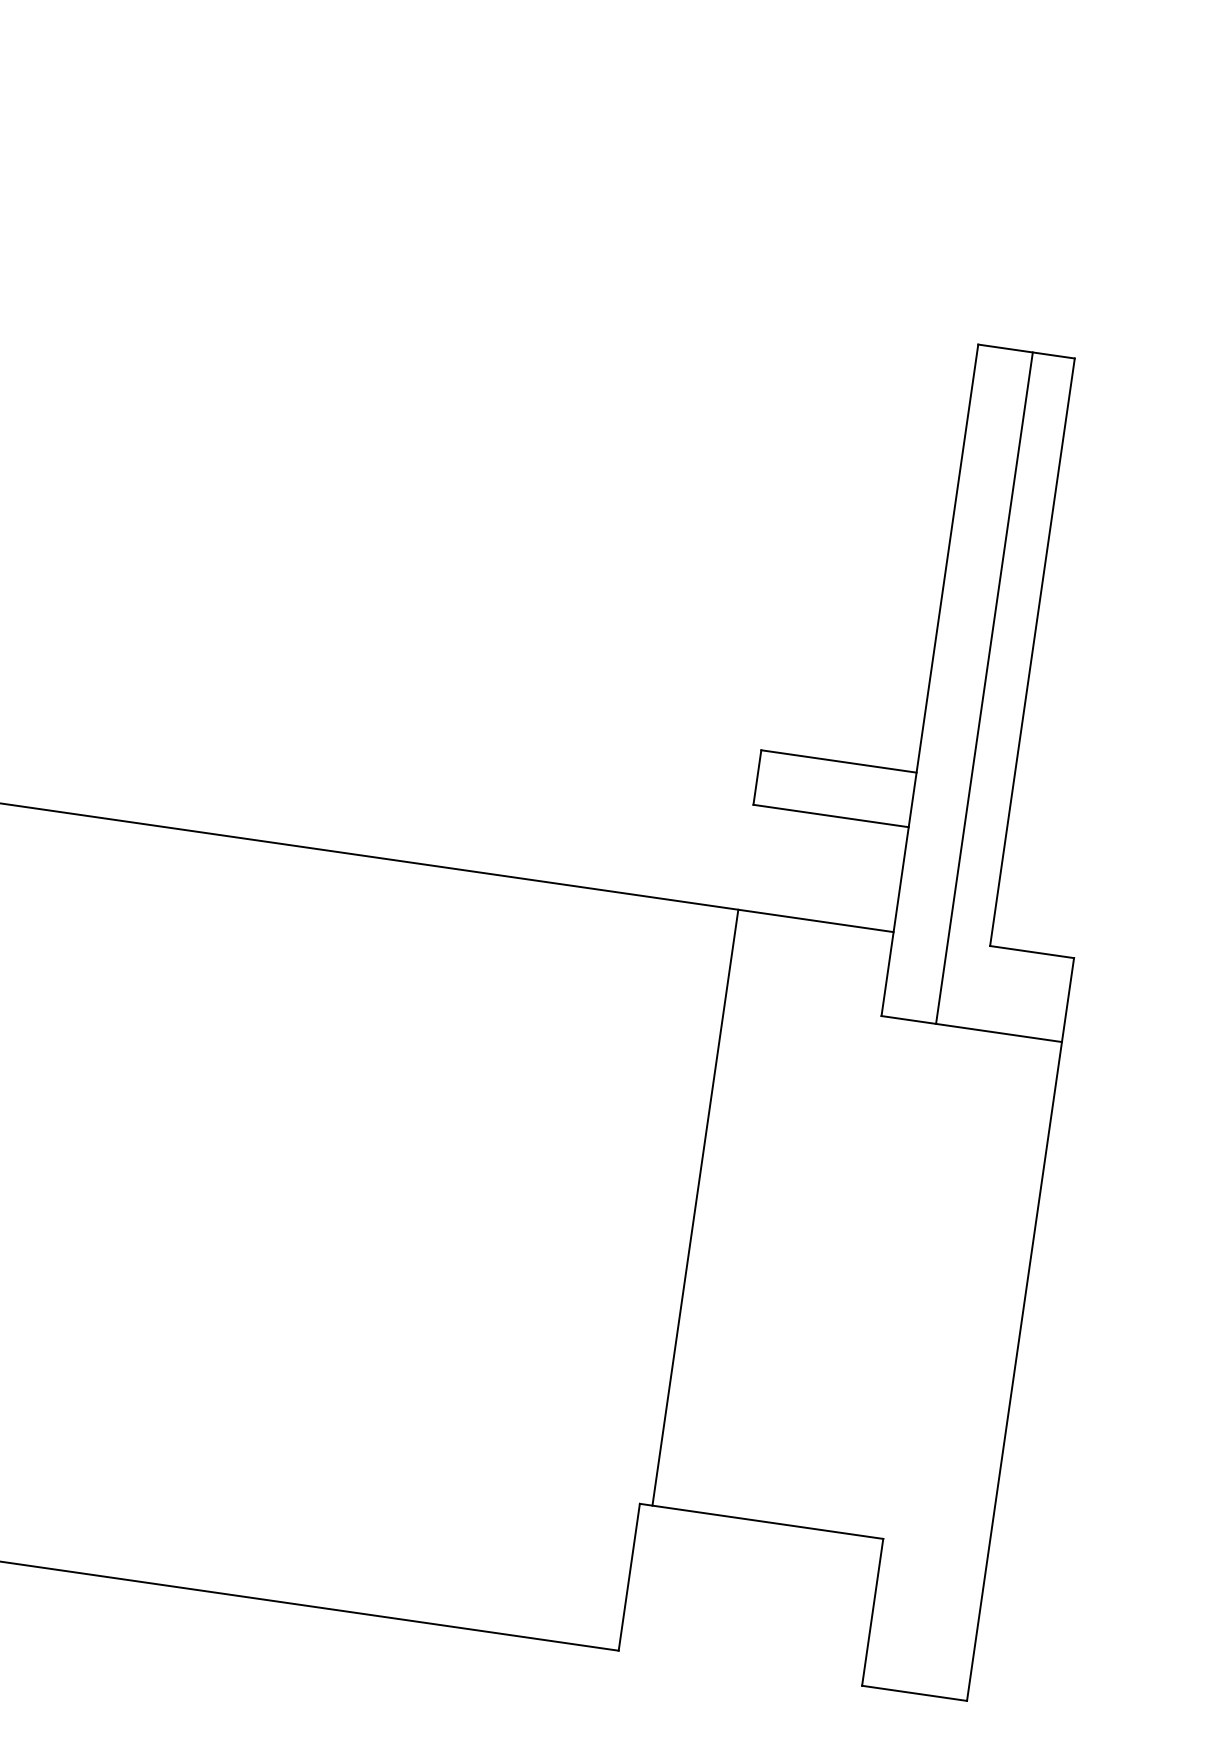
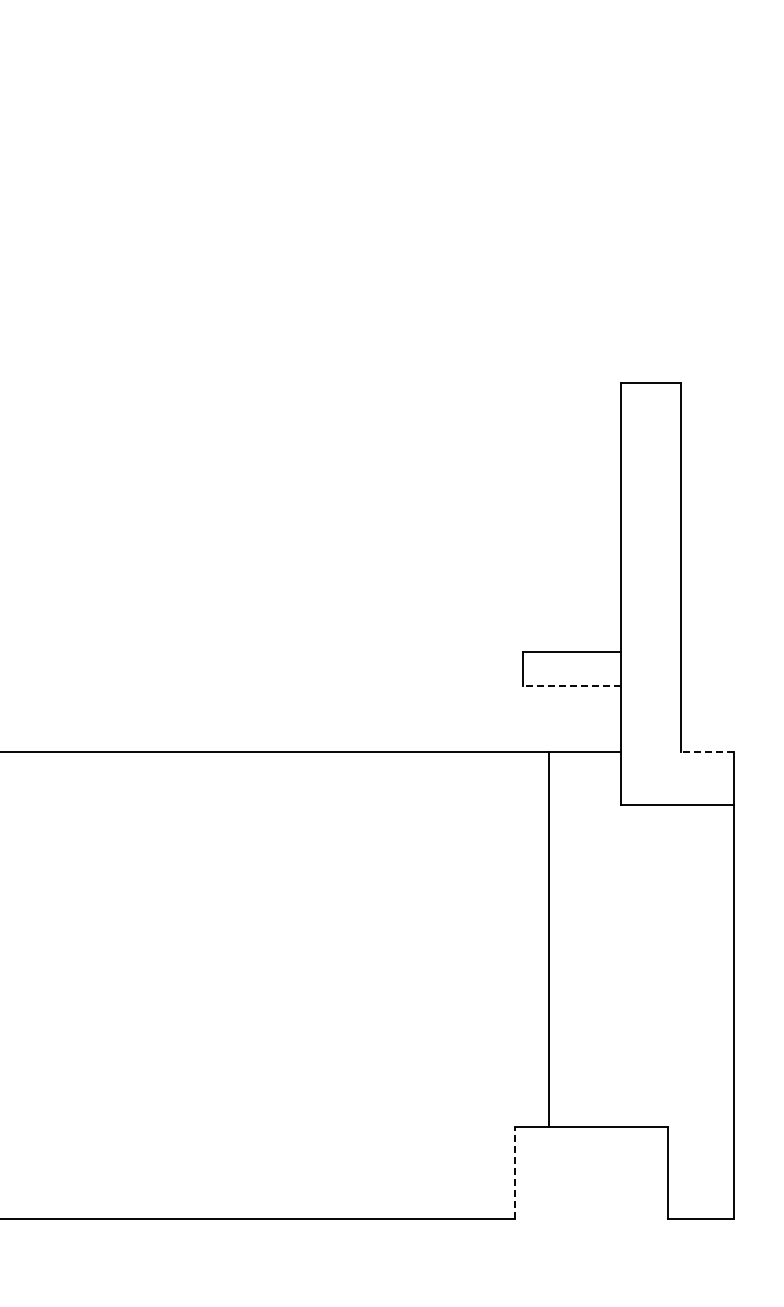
line: (984, 687) -> (654, 593), removed
line: (830, 816) -> (571, 686), solid -> dashed
line: (1031, 952) -> (707, 752), solid -> dashed
line: (694, 1207) -> (548, 939), moved
line: (628, 1576) -> (514, 1172), solid -> dashed

